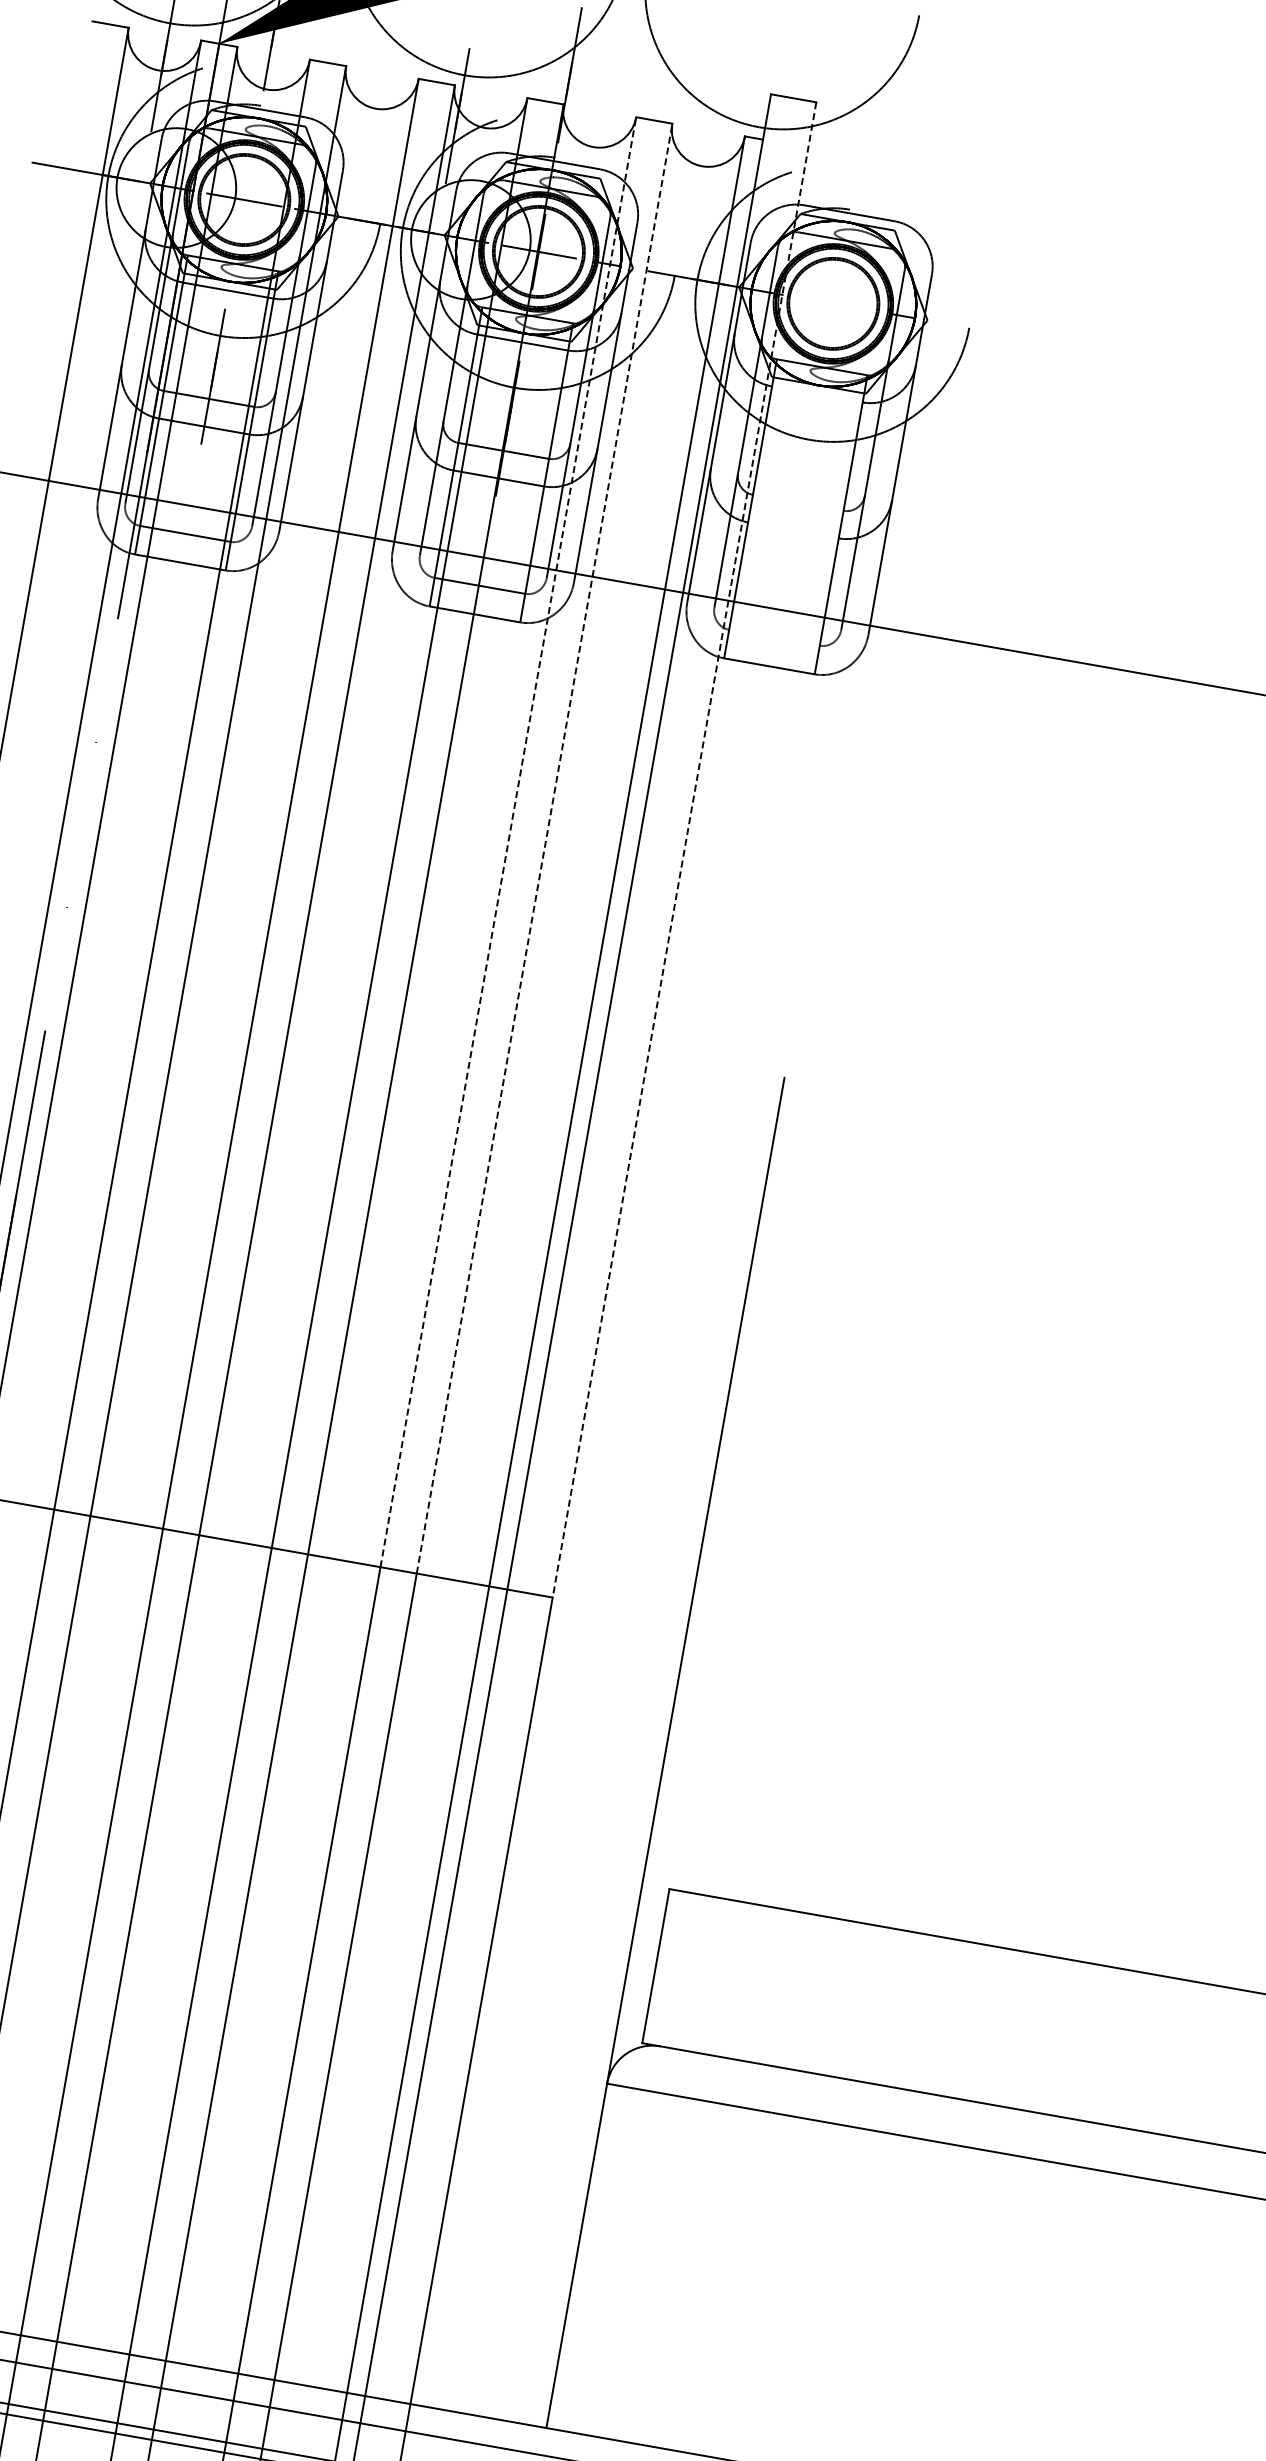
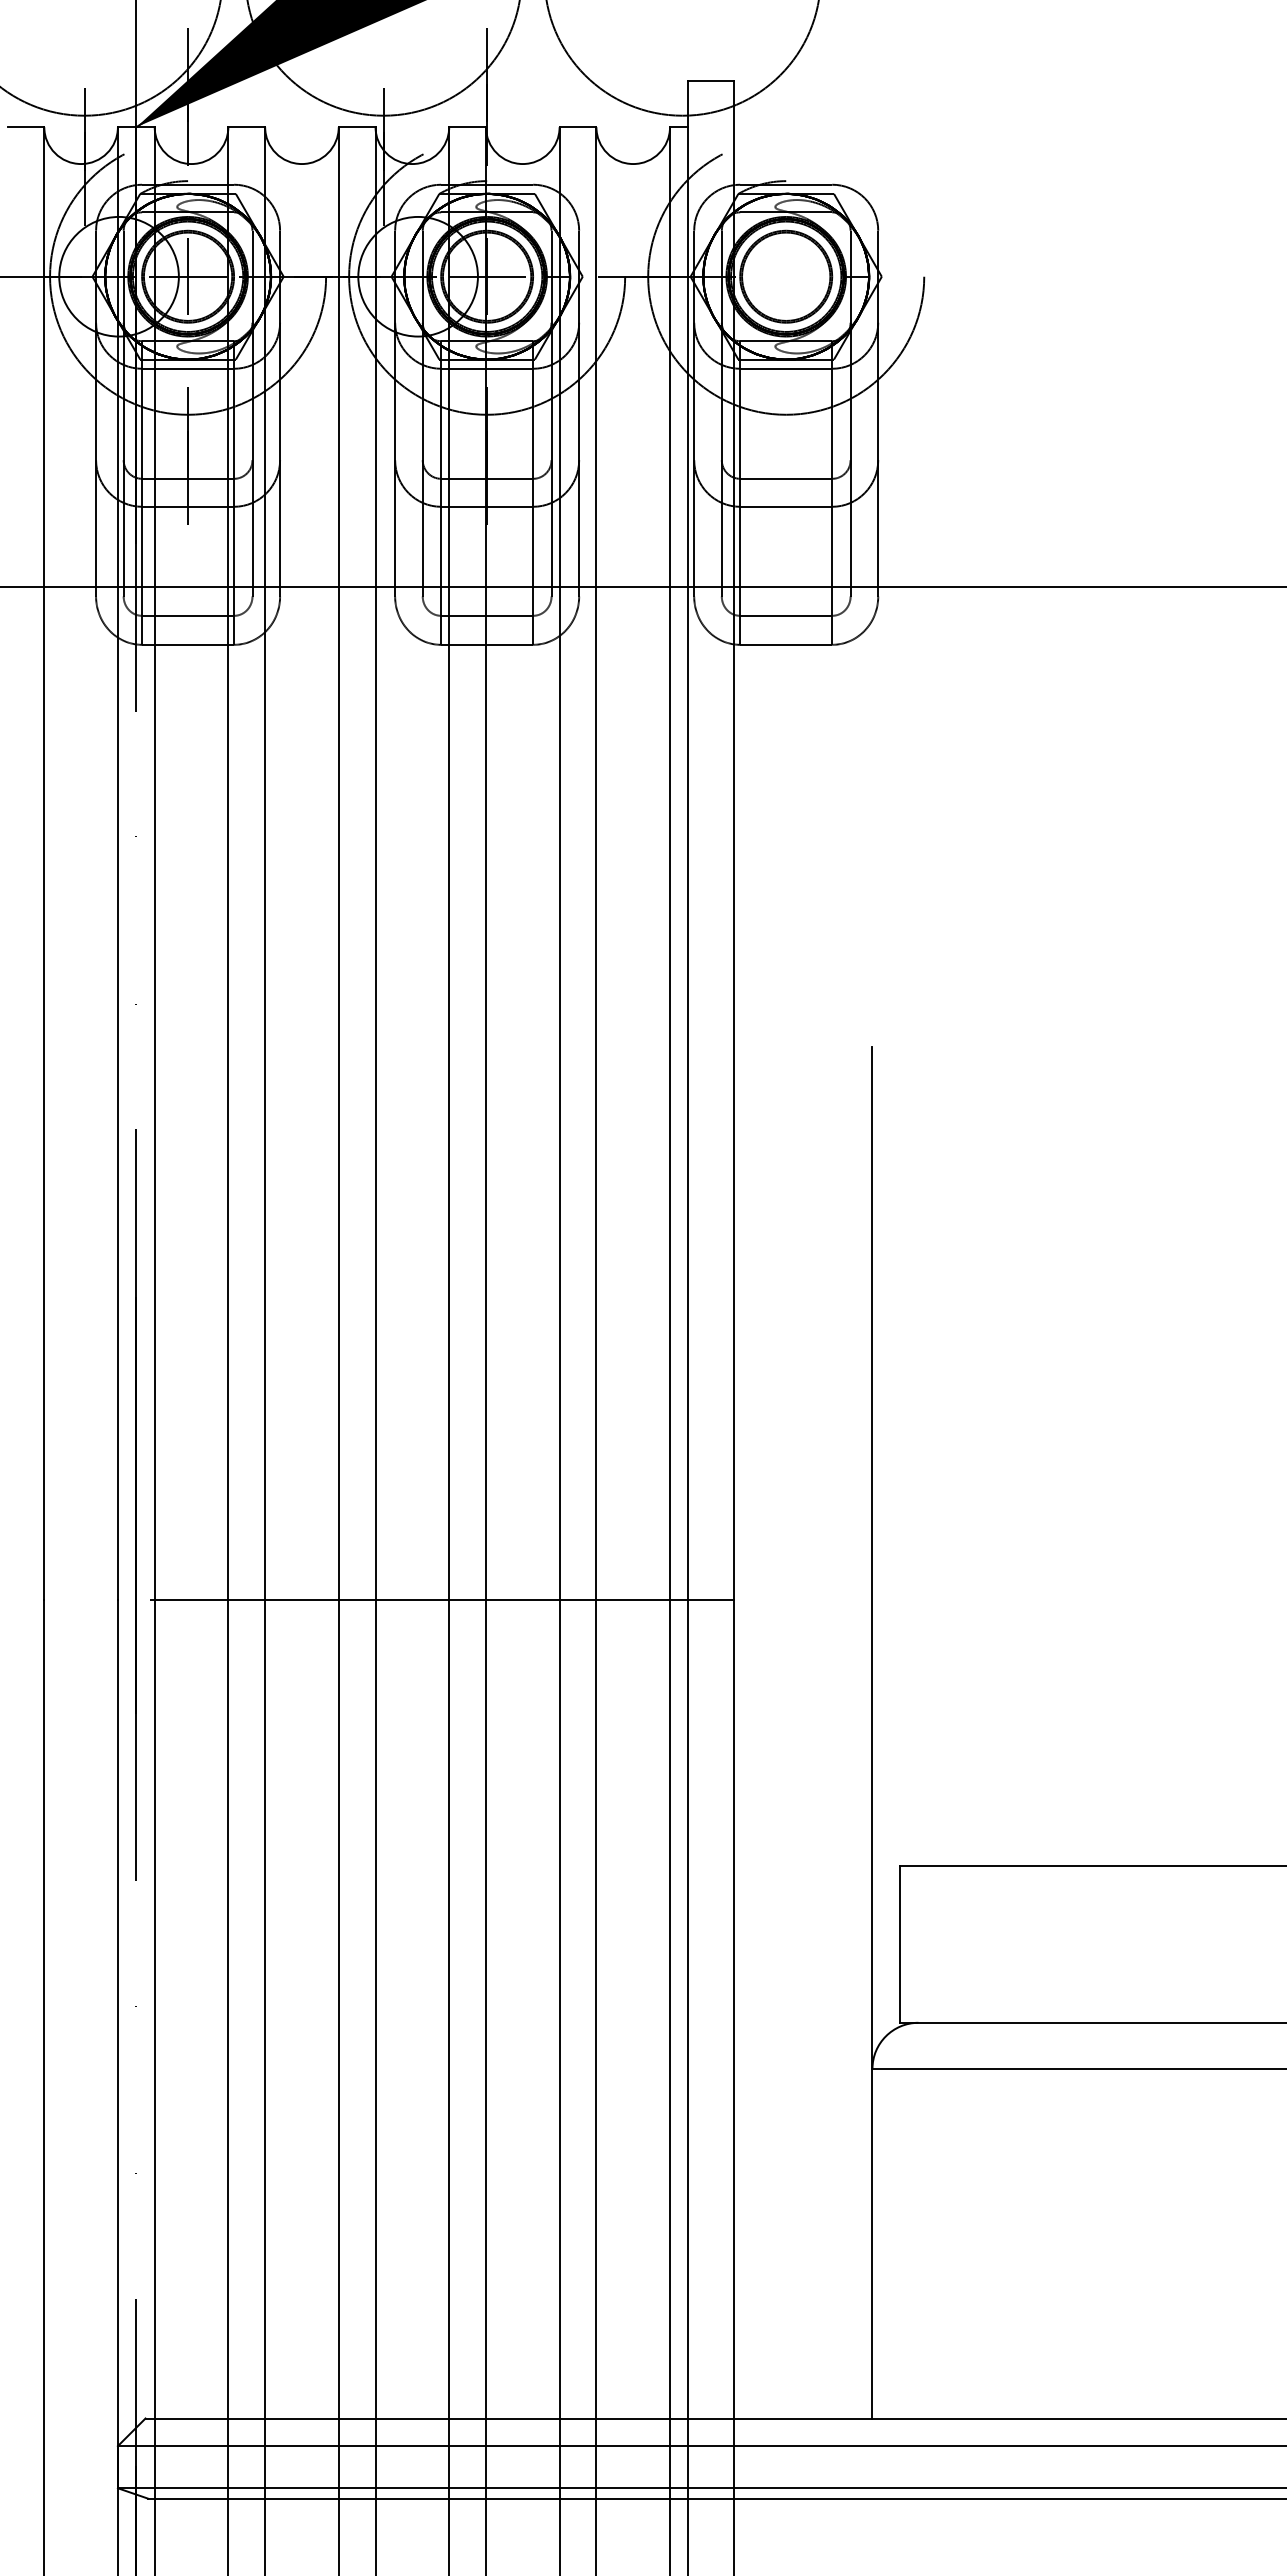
line: (244, 199) -> (188, 276), added
line: (817, 394) -> (786, 368), added
line: (798, 502) -> (786, 478), added
line: (793, 530) -> (786, 506), added
line: (774, 637) -> (786, 615), added
line: (508, 841) -> (559, 862), dashed -> solid
line: (544, 847) -> (596, 862), dashed -> solid
line: (684, 850) -> (734, 840), dashed -> solid

